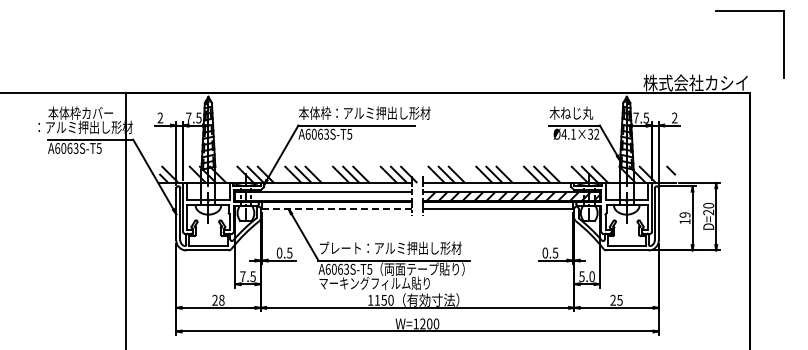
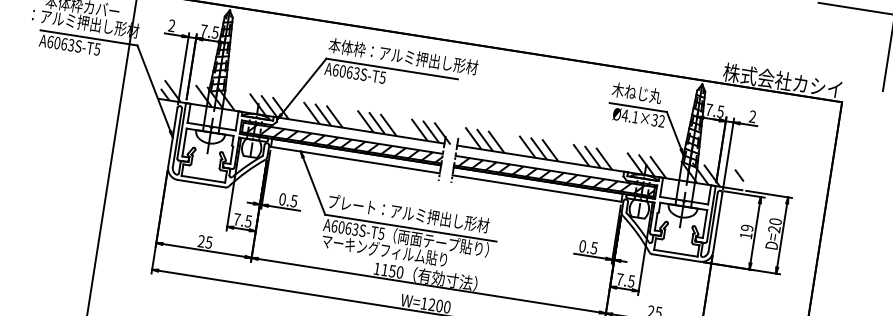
hatch: (323, 197) -> (342, 144), added
line: (337, 209) -> (355, 160), dashed -> solid
text: (586, 276) -> (625, 280), 5.0 -> 7.5
text: (221, 300) -> (208, 242), 28 -> 25

